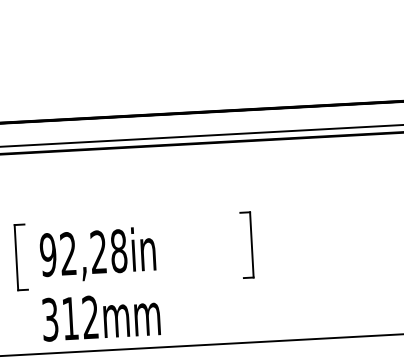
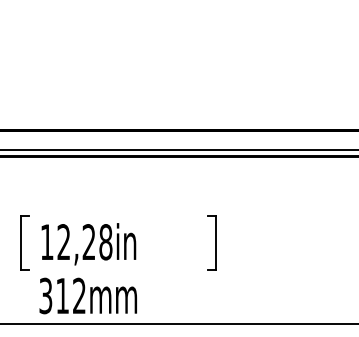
text: (47, 255) -> (46, 242), 92,28in -> 12,28in

